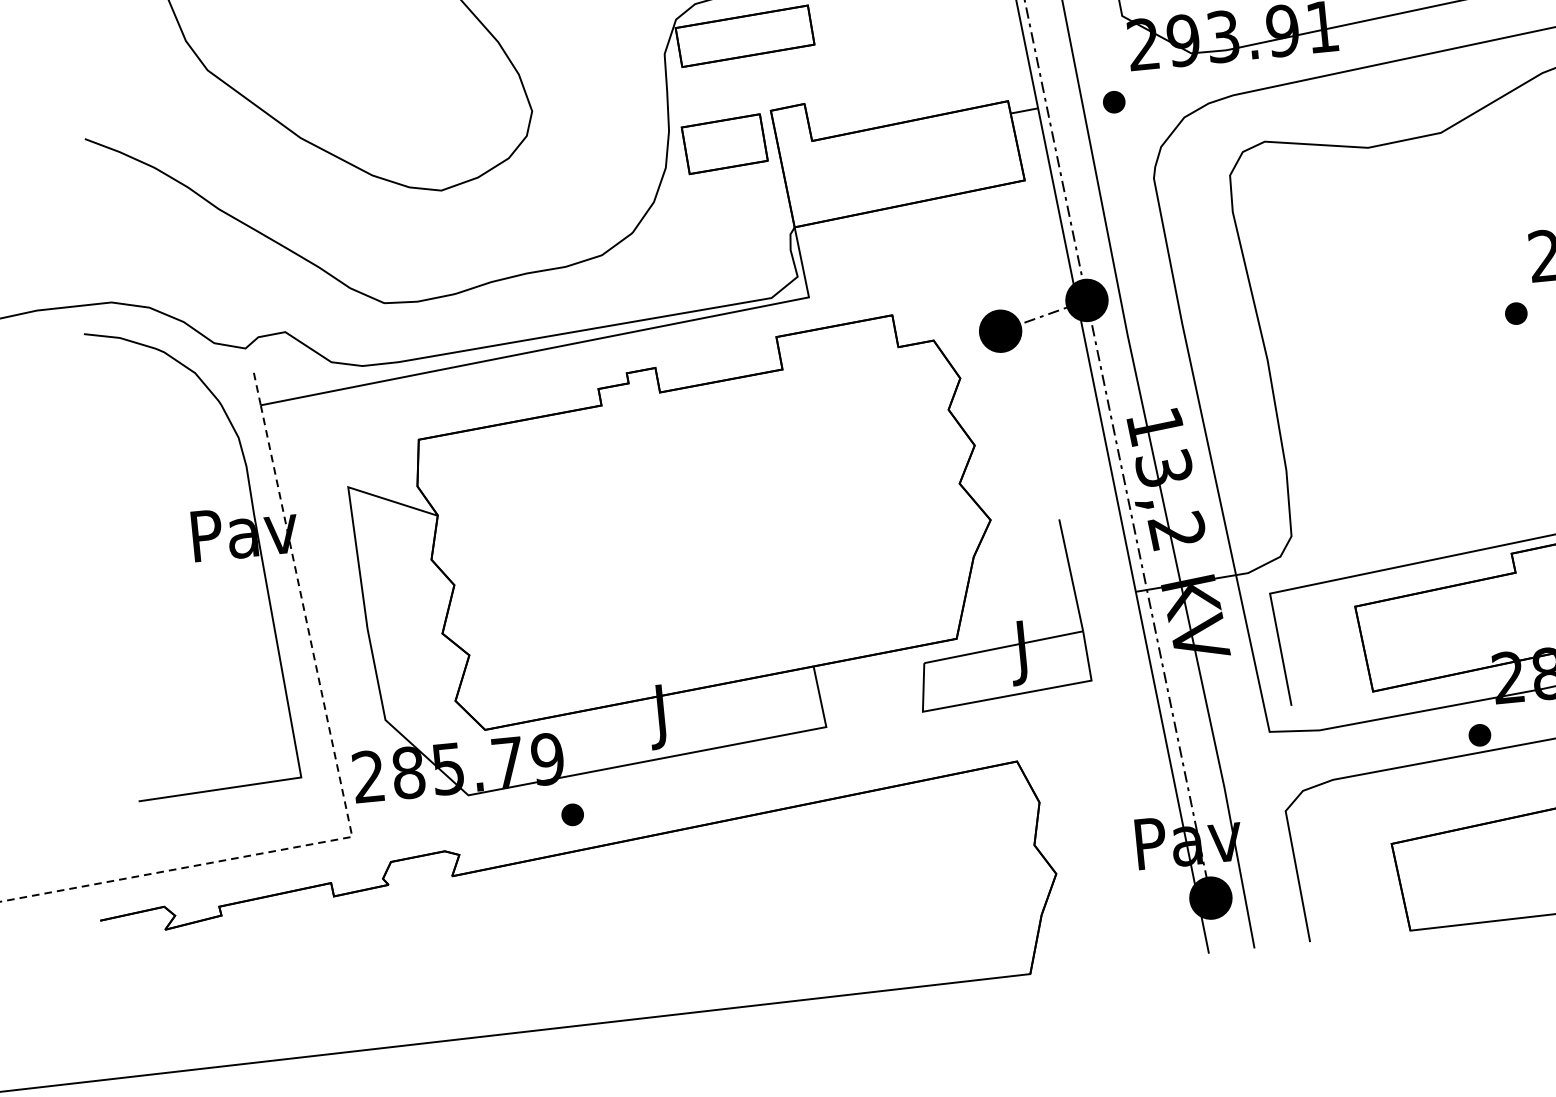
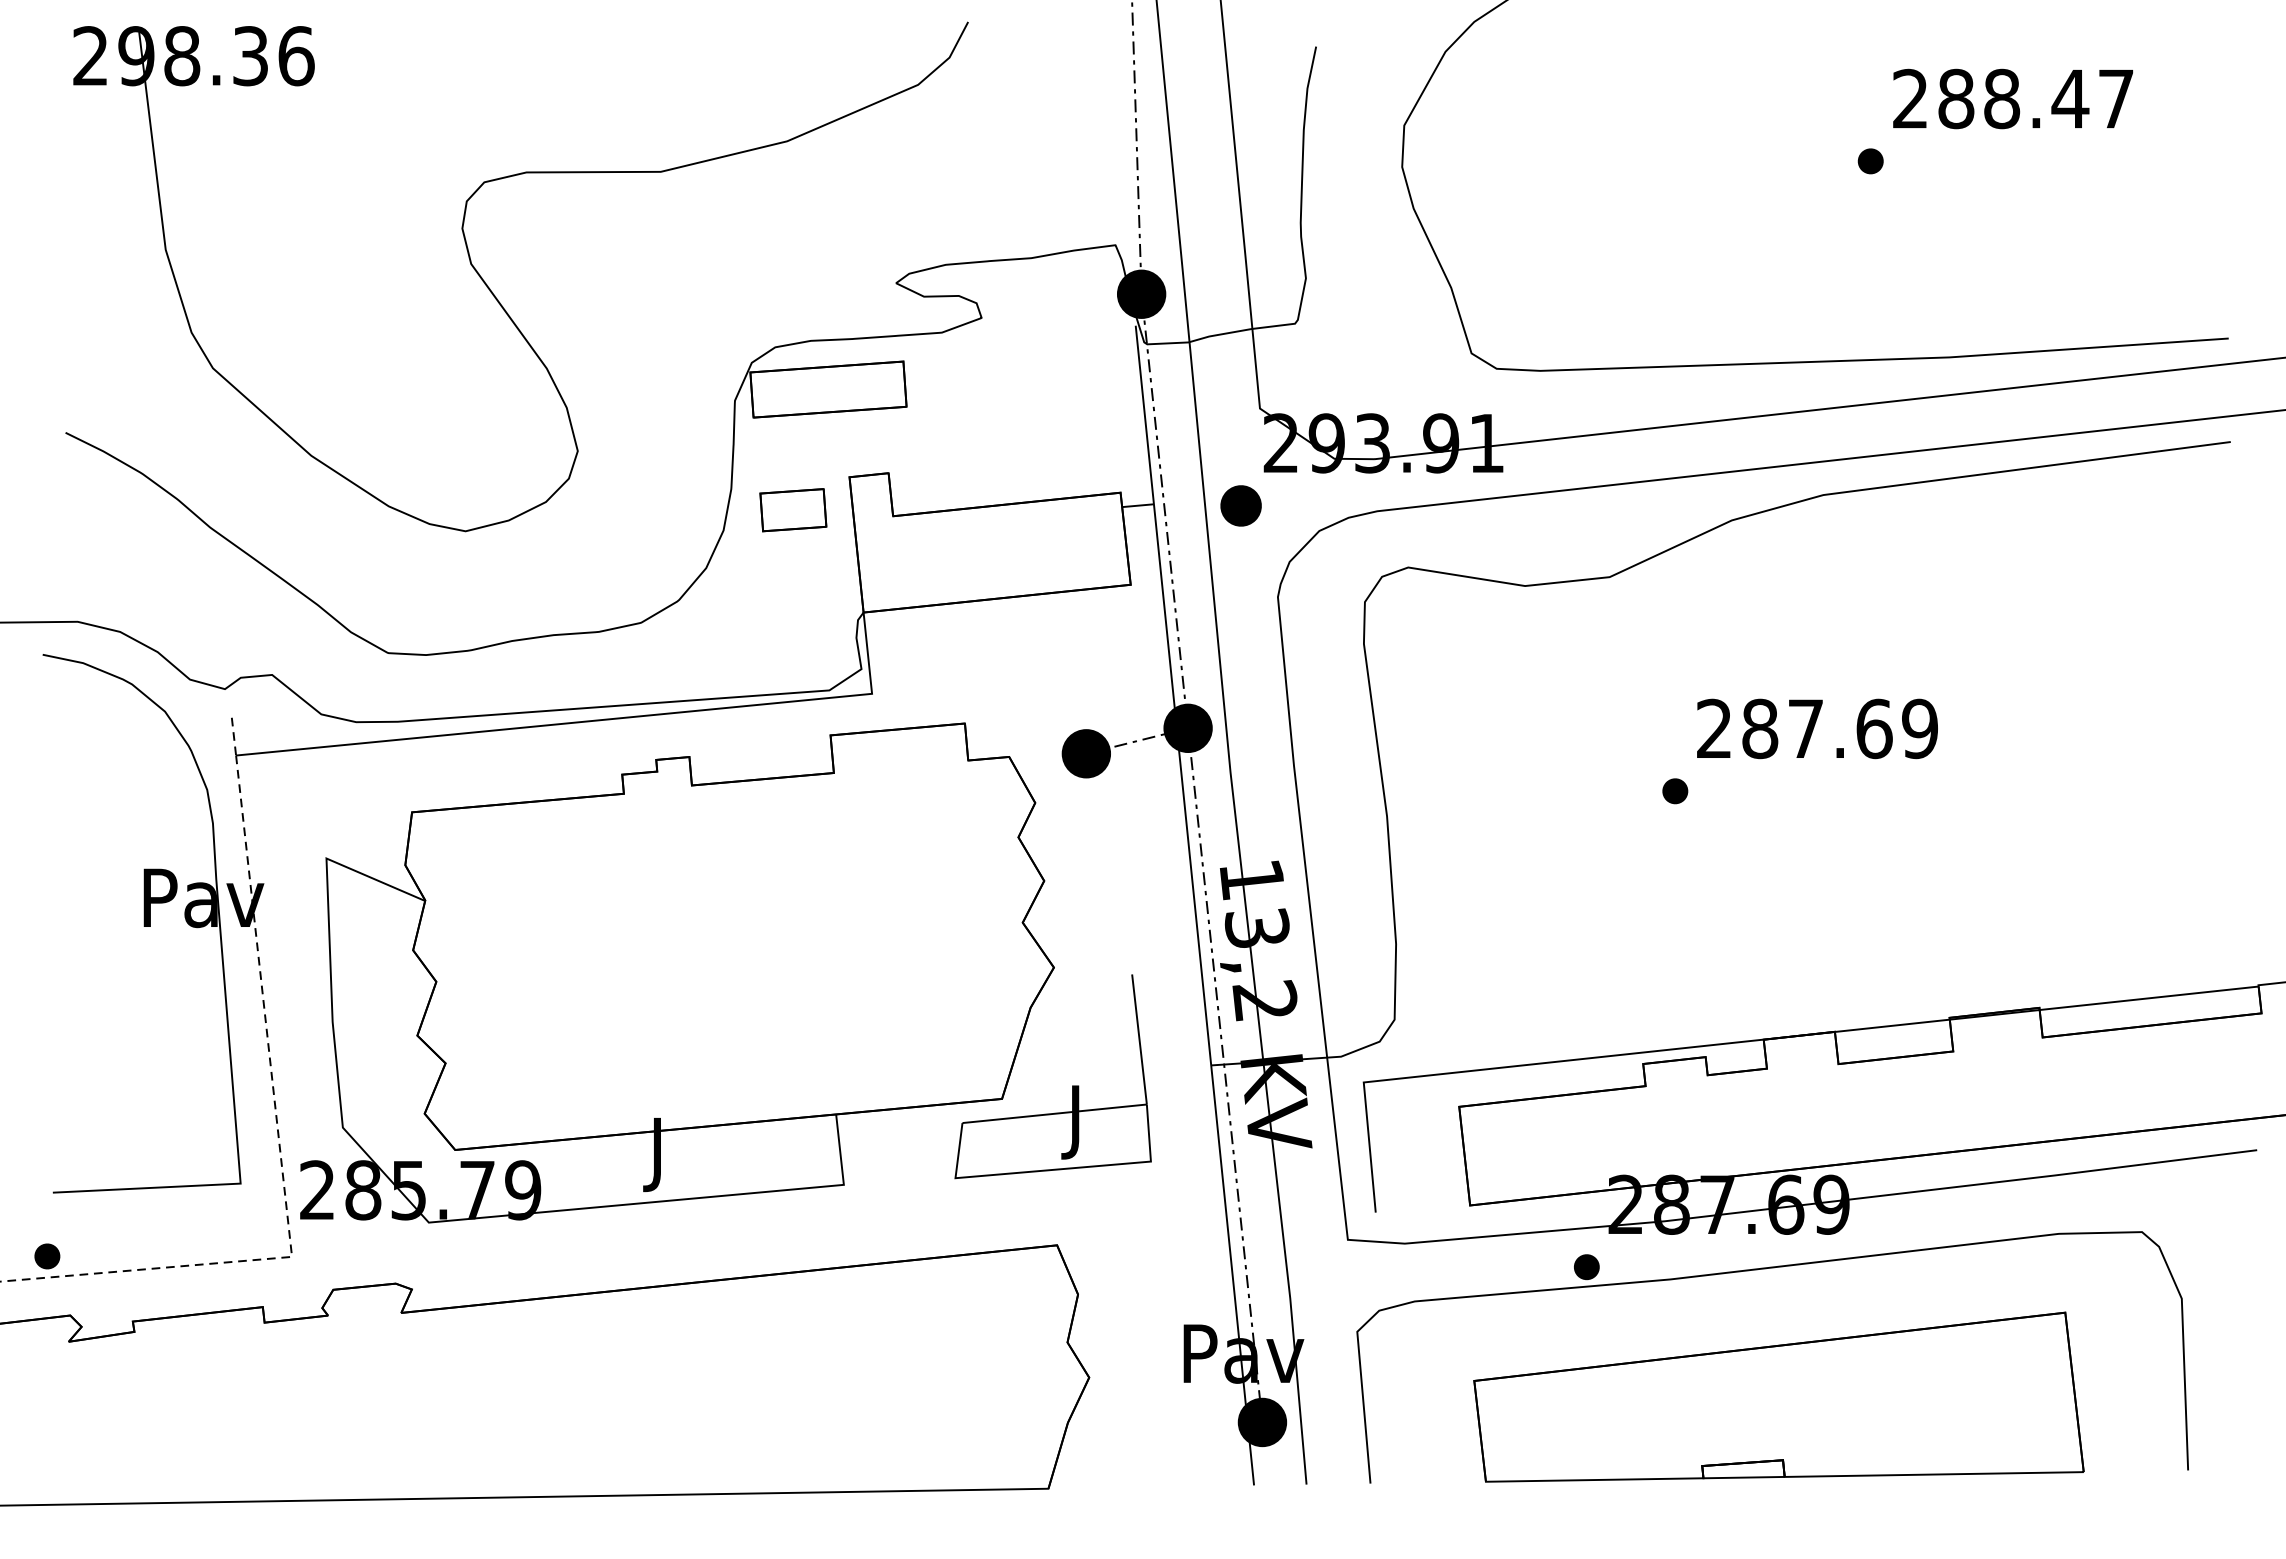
part: (1114, 101) -> (1241, 505), size x1.6
part: (724, 144) -> (793, 510), size x0.7
part: (572, 814) -> (47, 1256), moved

